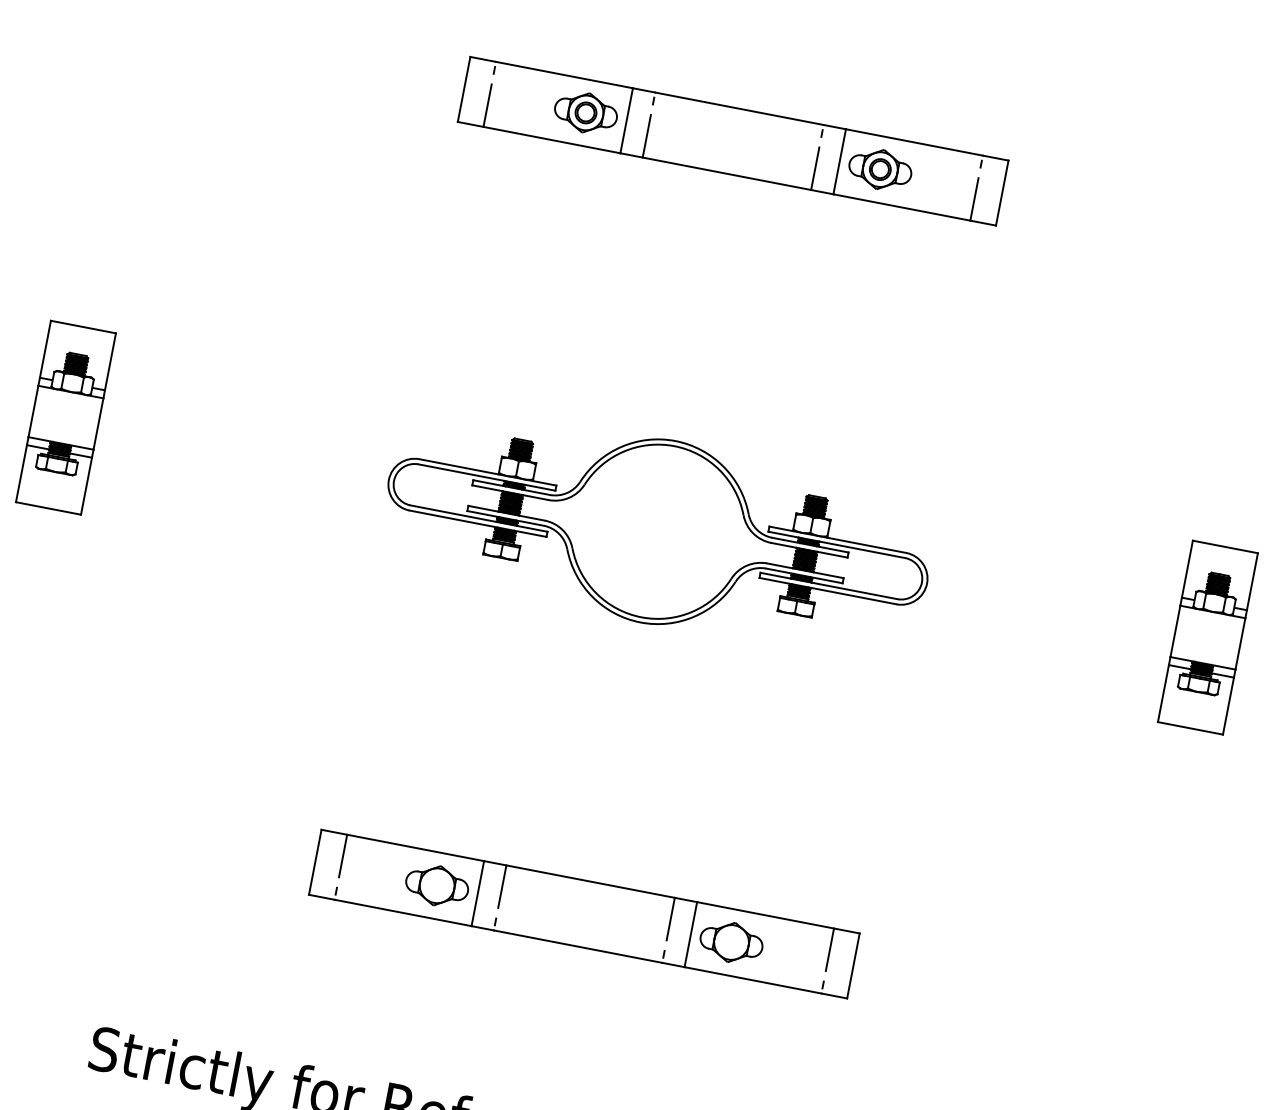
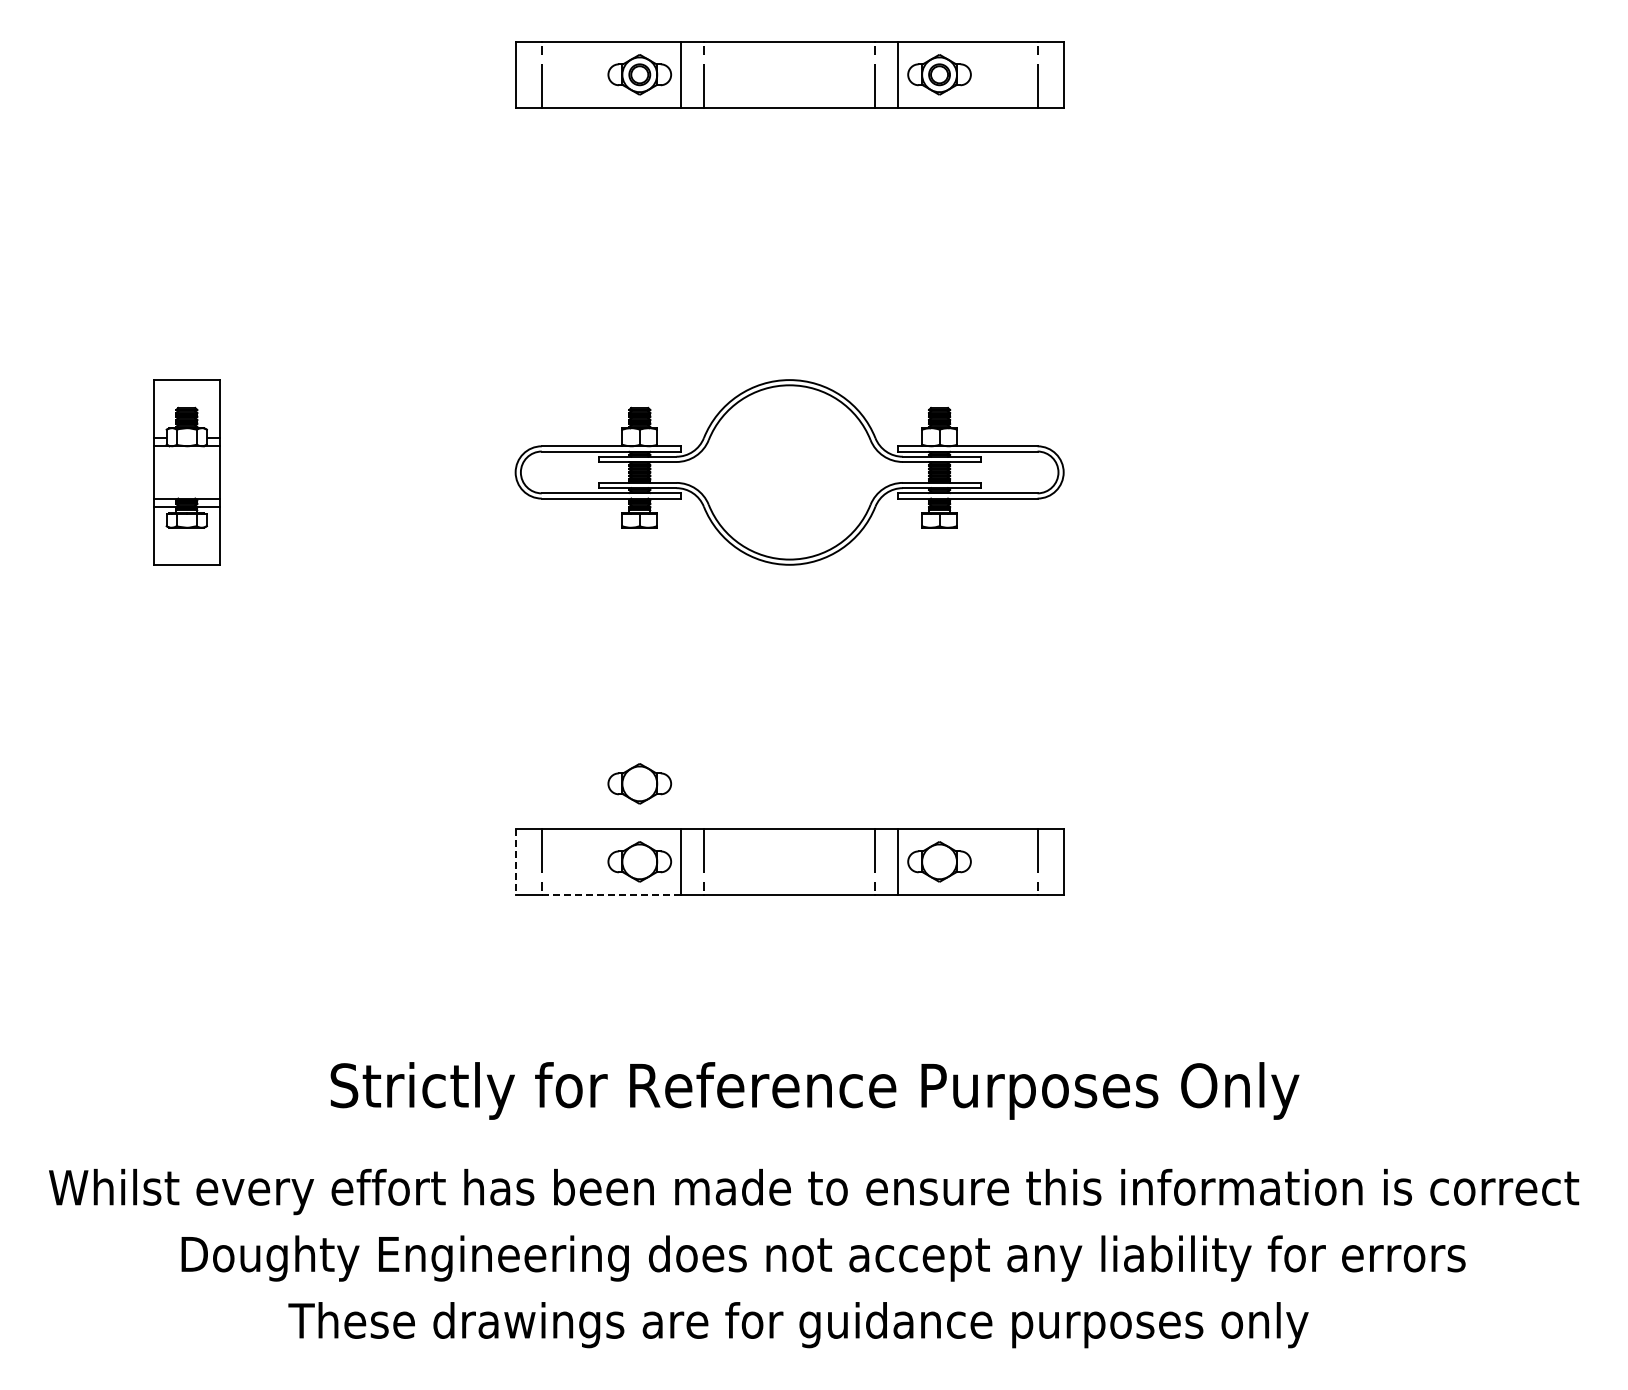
part: (1207, 637) -> (1349, 472), removed
part: (451, 808) -> (639, 783), added
line: (314, 862) -> (515, 862), solid -> dashed
line: (403, 912) -> (611, 894), solid -> dashed

